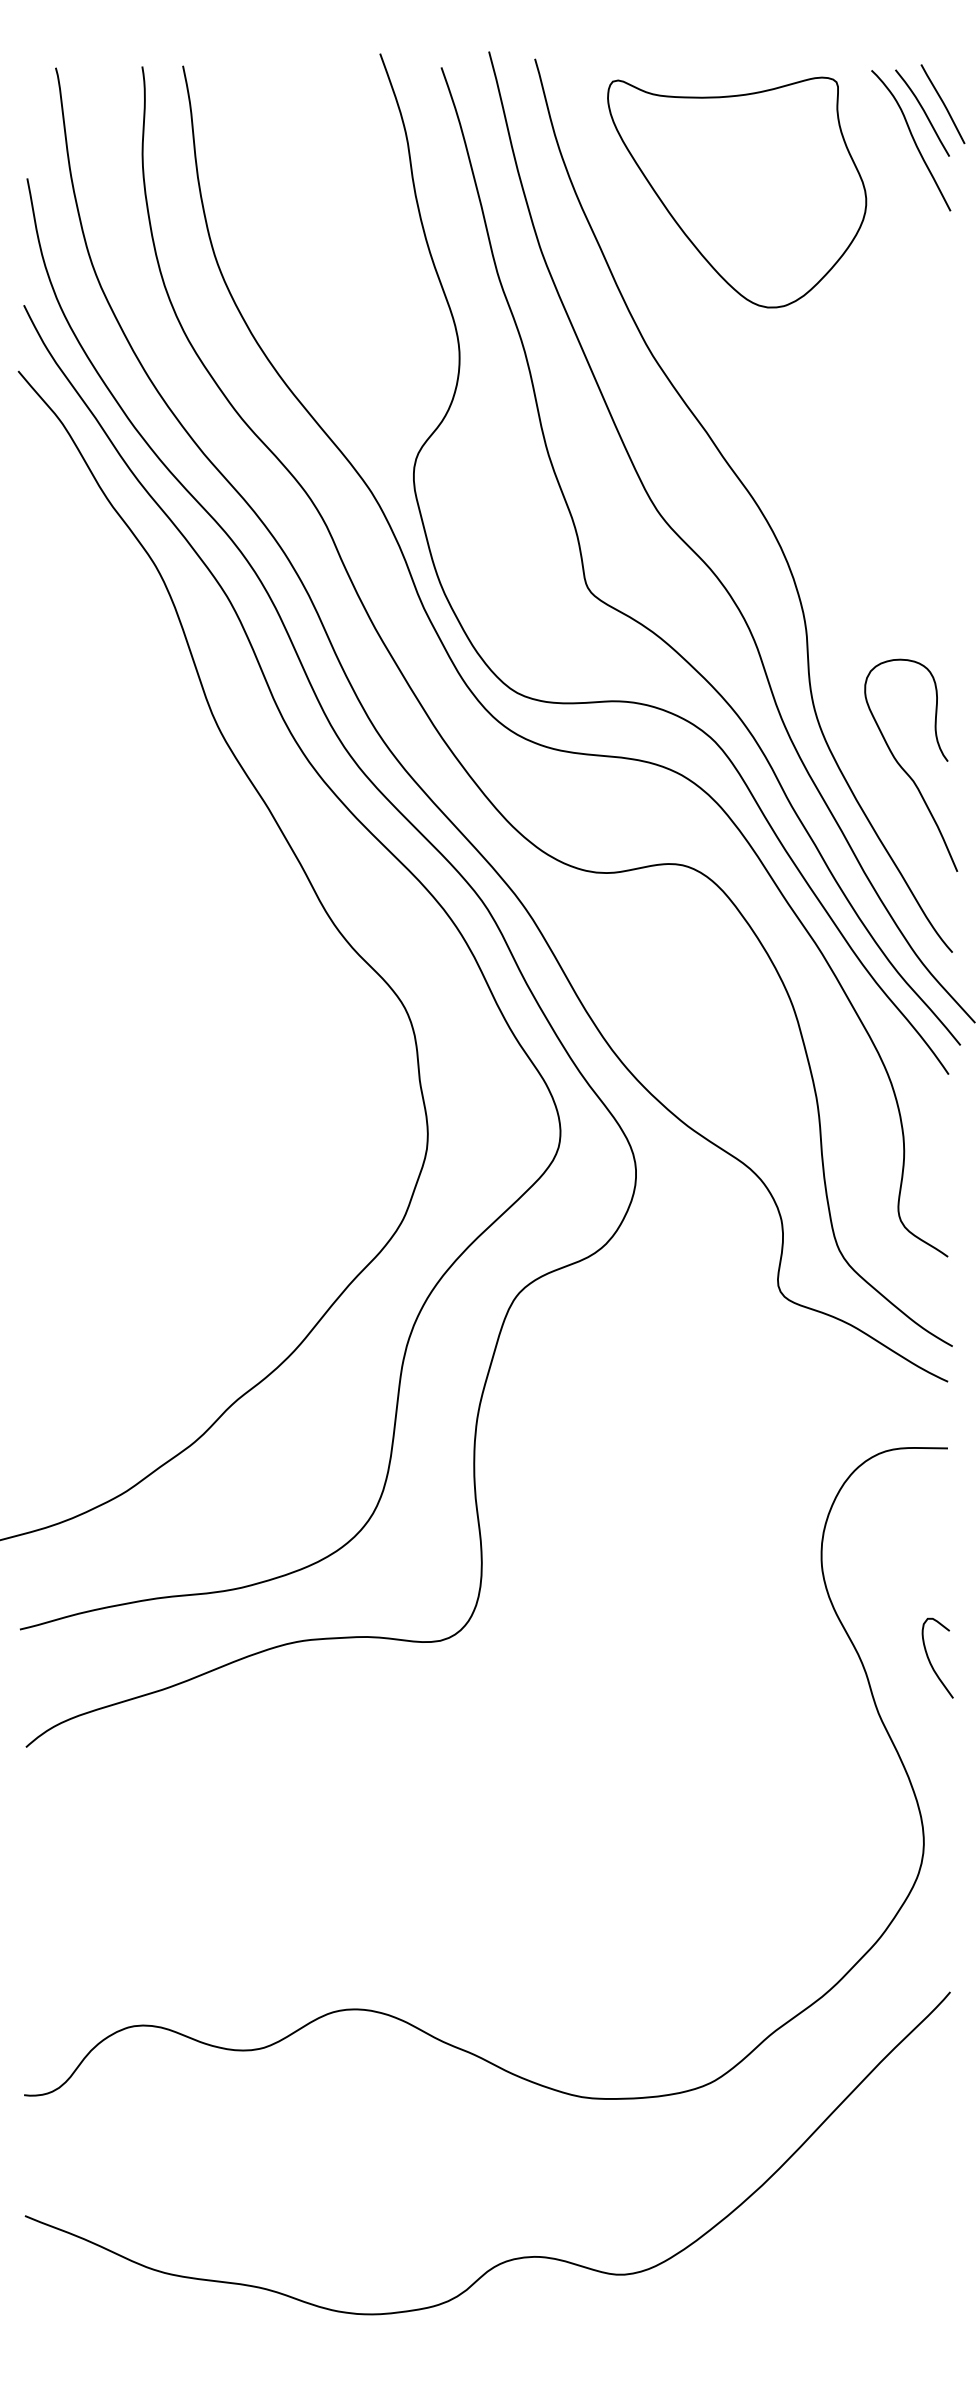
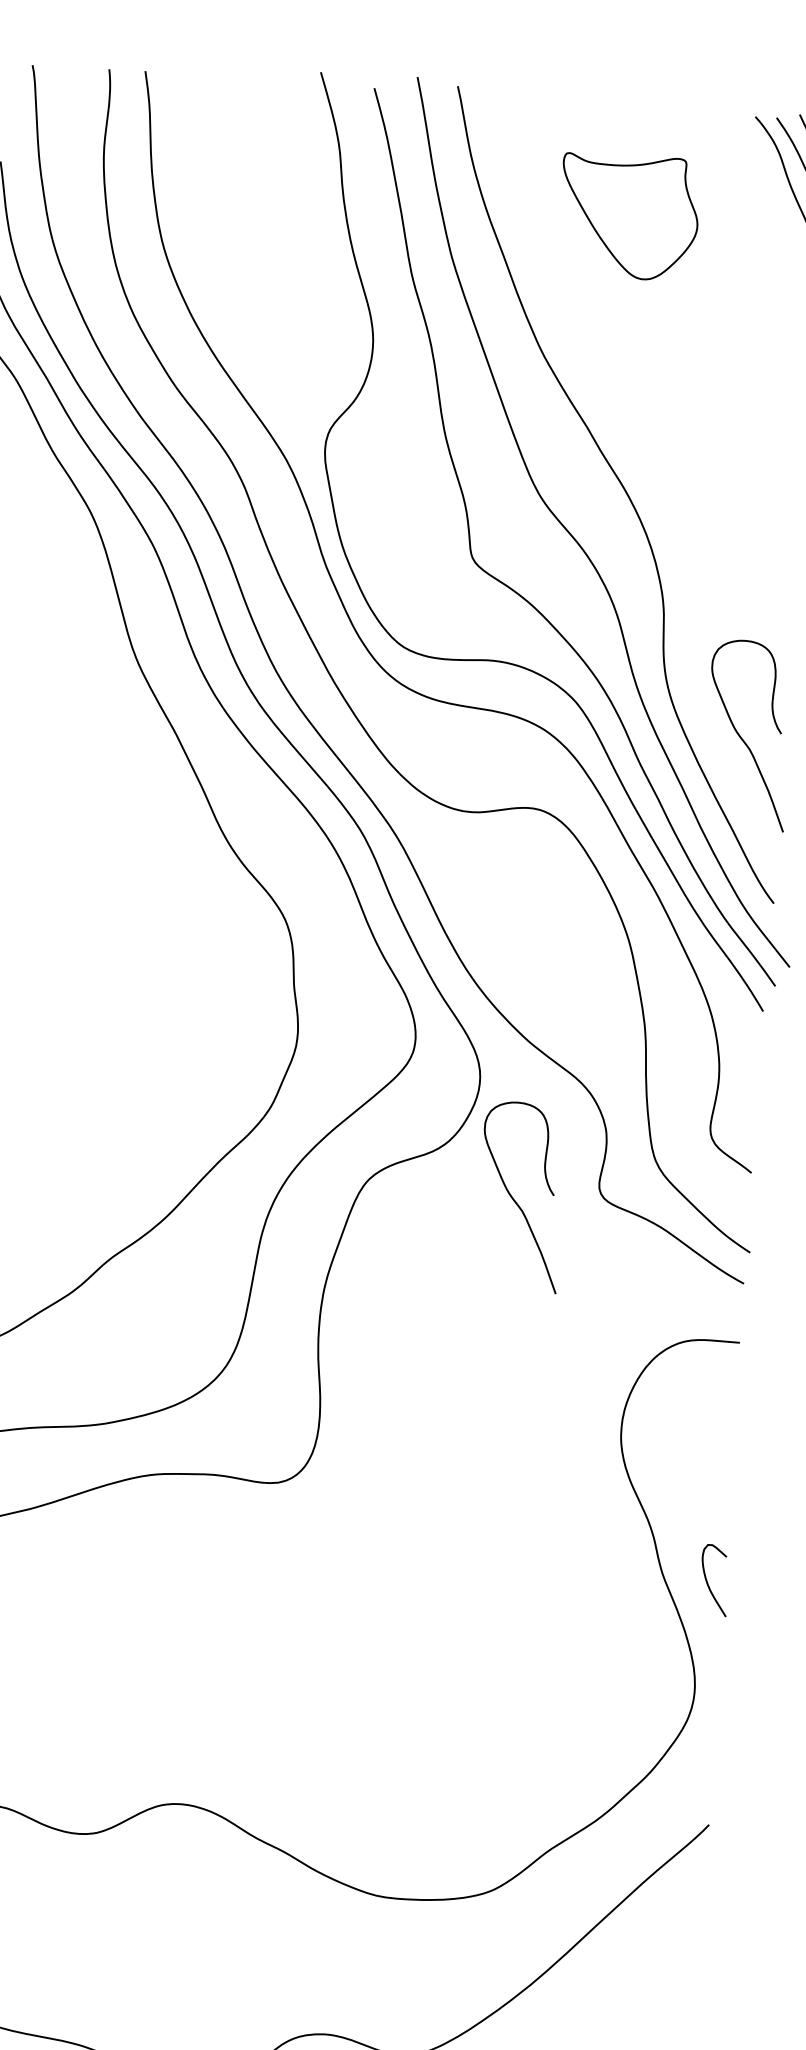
part: (737, 192) -> (629, 216), size x0.6
curve: (685, 1306) -> (515, 1201), added
curve: (930, 1660) -> (708, 1582), moved

